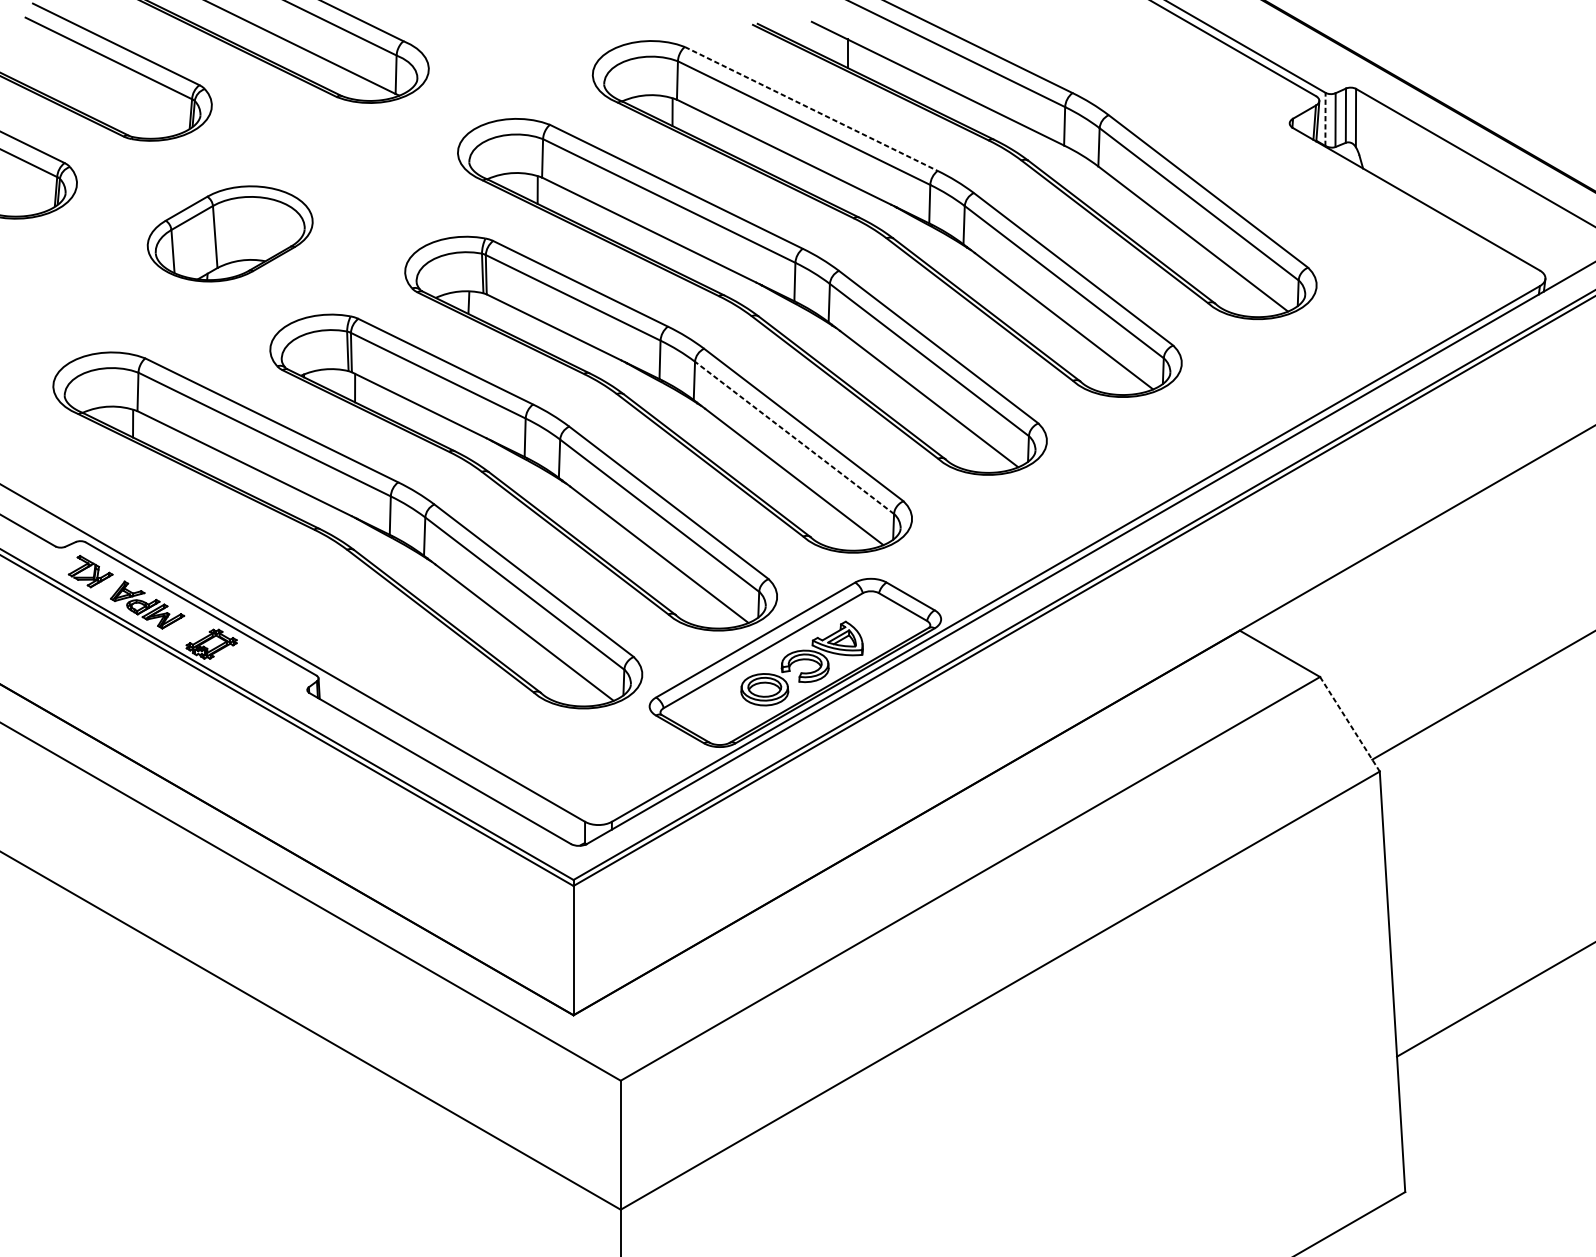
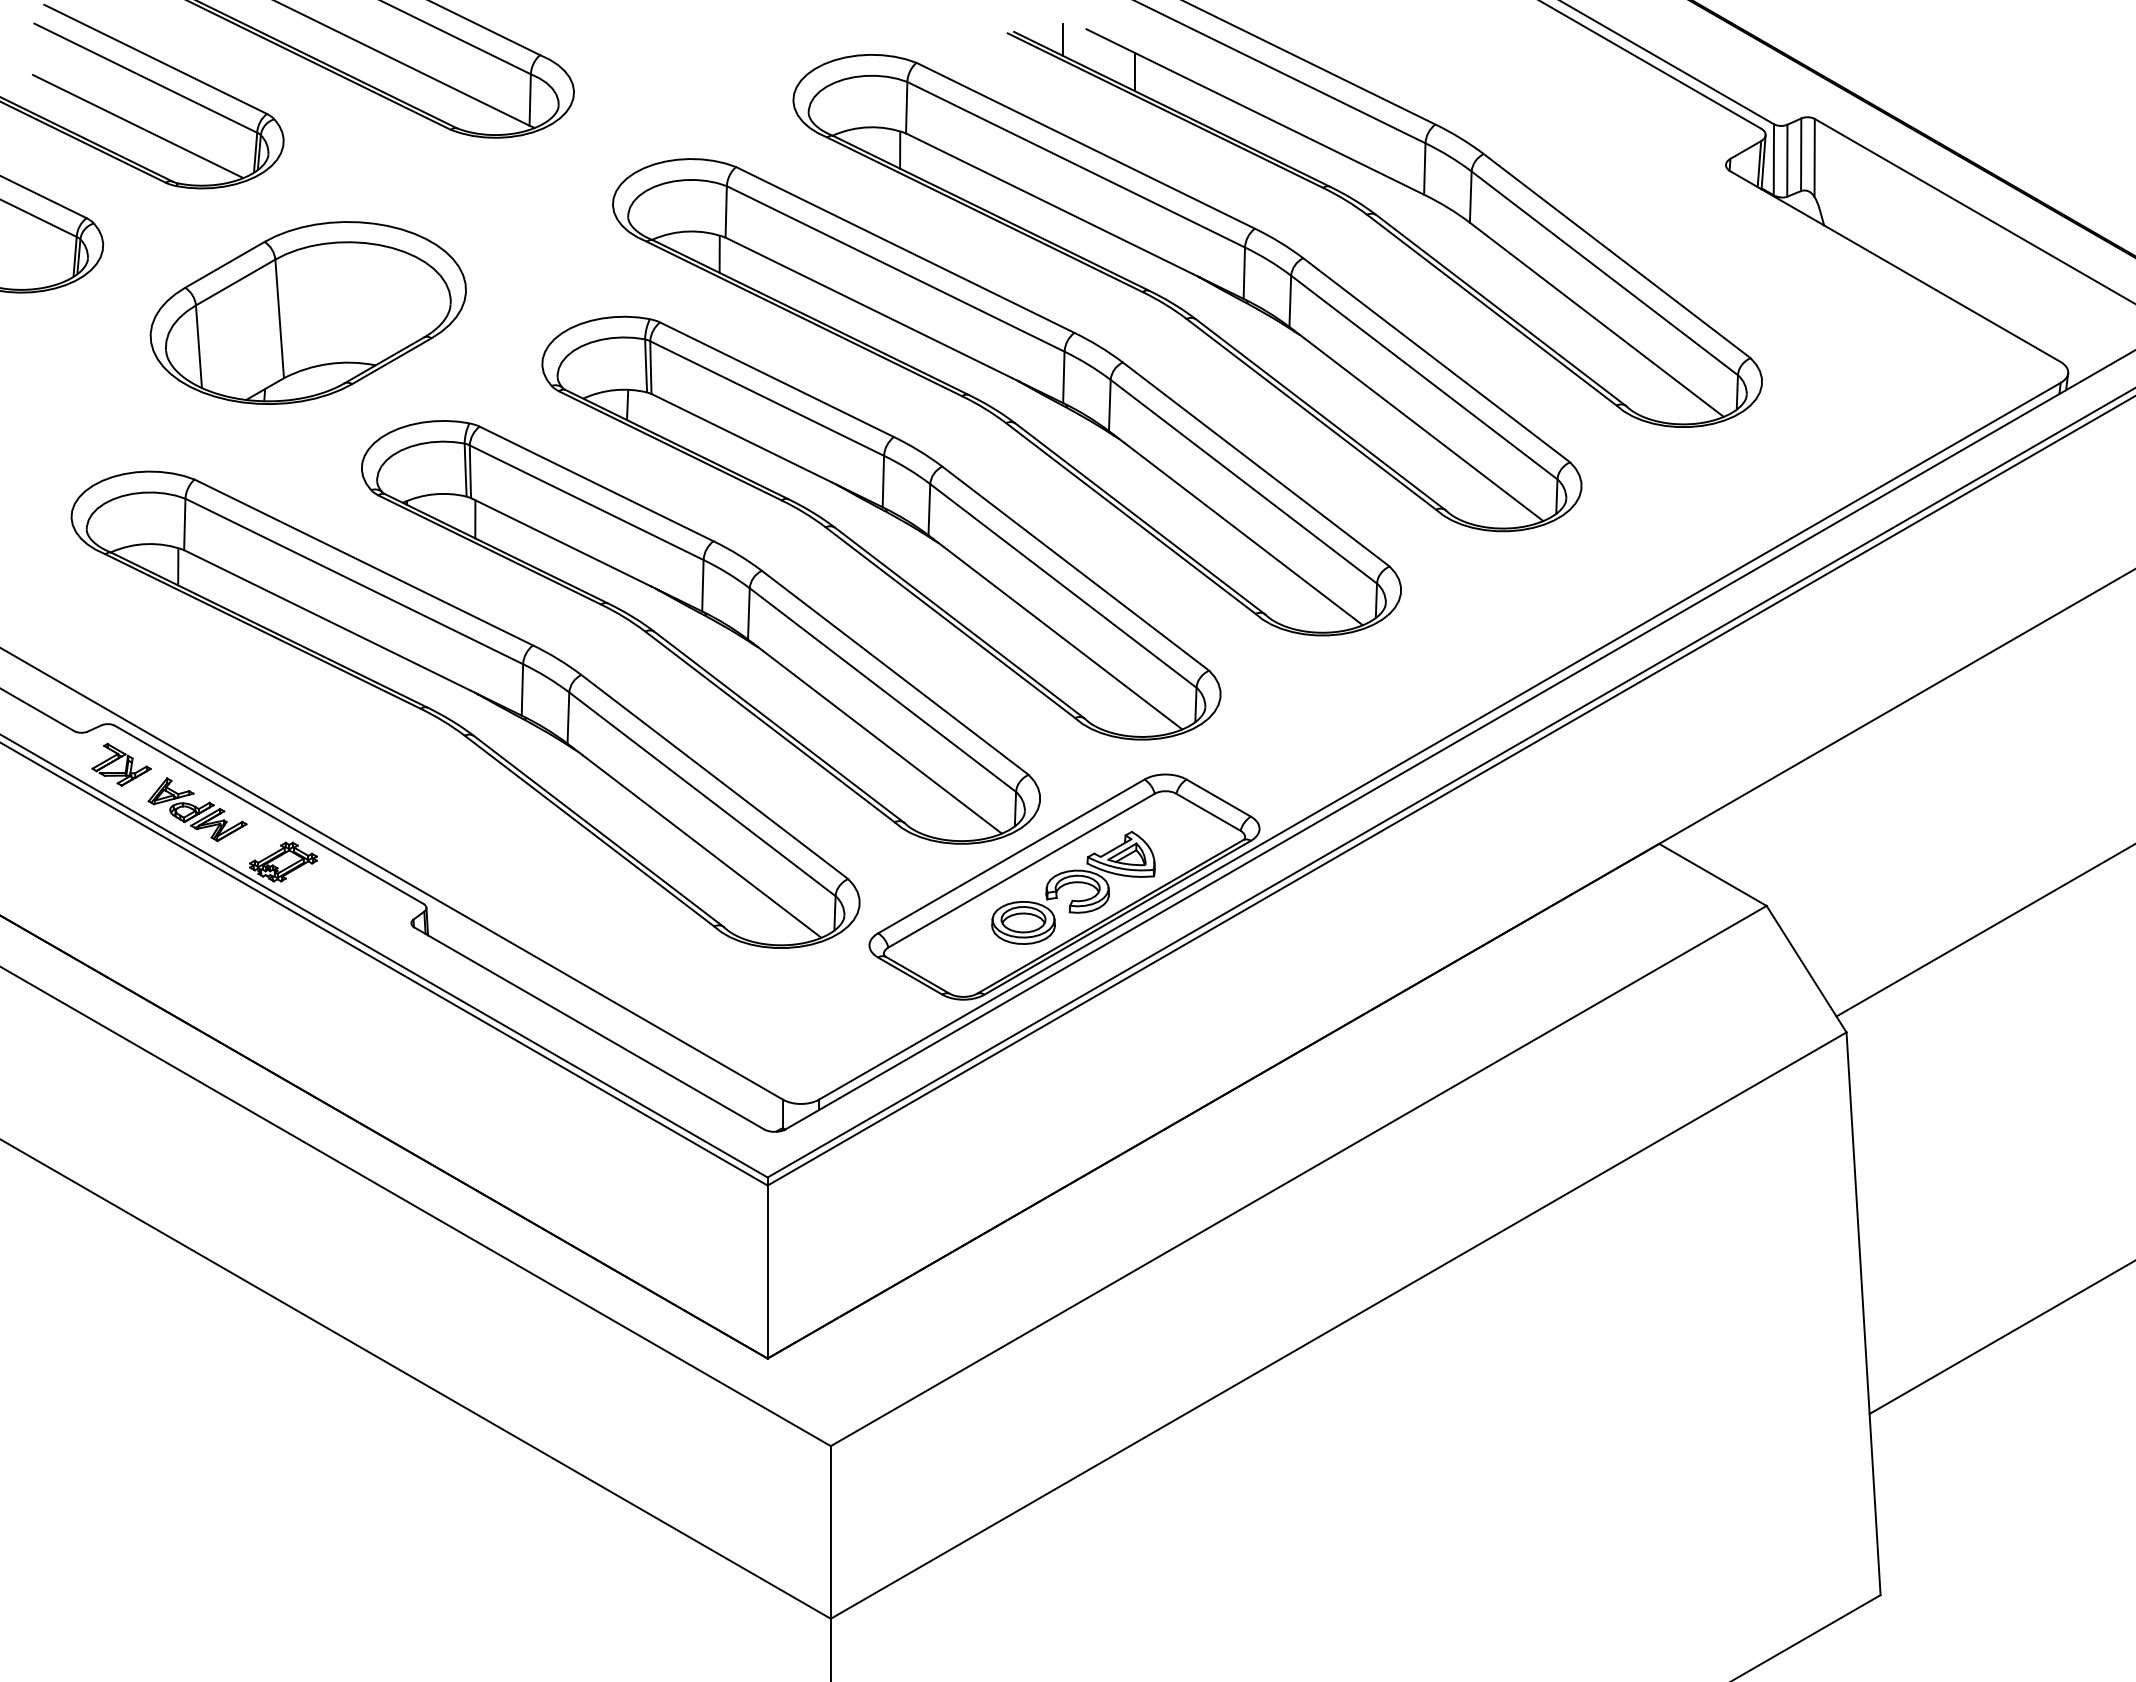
line: (793, 29) -> (1062, 39), added
line: (102, 94) -> (137, 126), added
line: (811, 109) -> (1086, 146), dashed -> solid
line: (1325, 119) -> (1773, 159), dashed -> solid
part: (229, 233) -> (307, 312), size x1.43
line: (794, 437) -> (1063, 585), dashed -> solid
line: (1349, 724) -> (1806, 969), dashed -> solid

